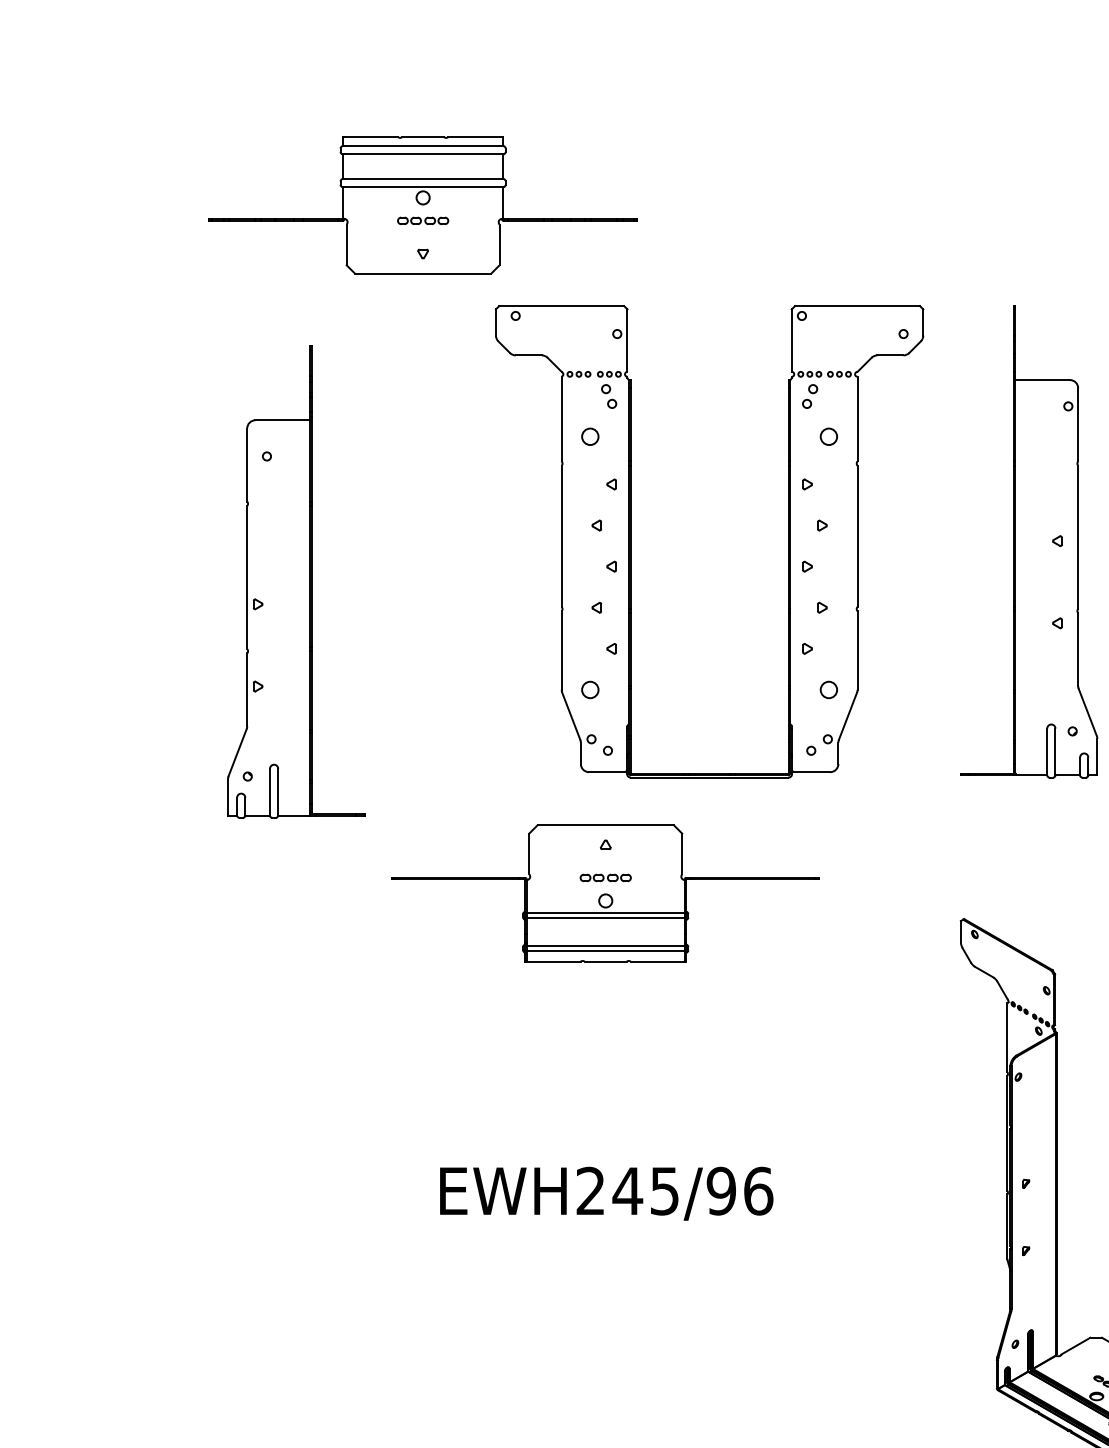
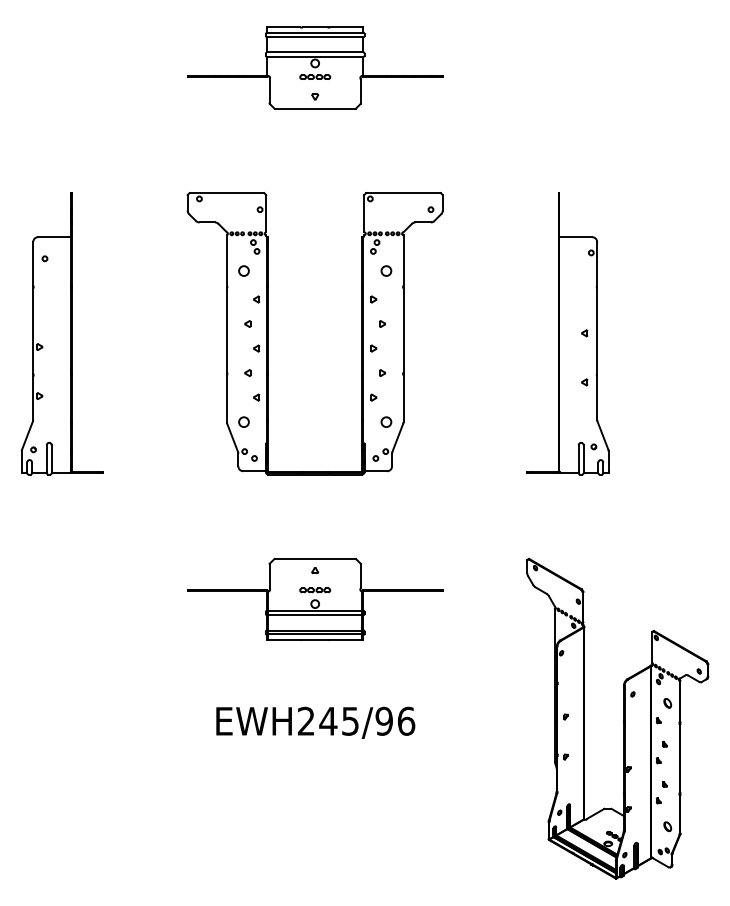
part: (423, 204) -> (315, 67), moved
part: (631, 541) -> (268, 333), moved
part: (296, 581) -> (62, 333), moved
part: (606, 891) -> (315, 598), moved

